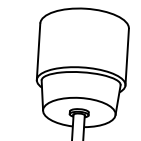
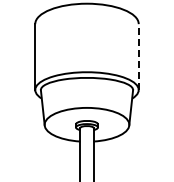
line: (126, 57) -> (138, 57), solid -> dashed

